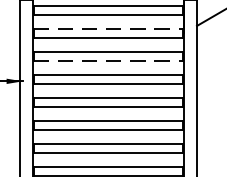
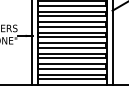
line: (109, 27) -> (72, 11), dashed -> solid
line: (109, 60) -> (72, 26), dashed -> solid

